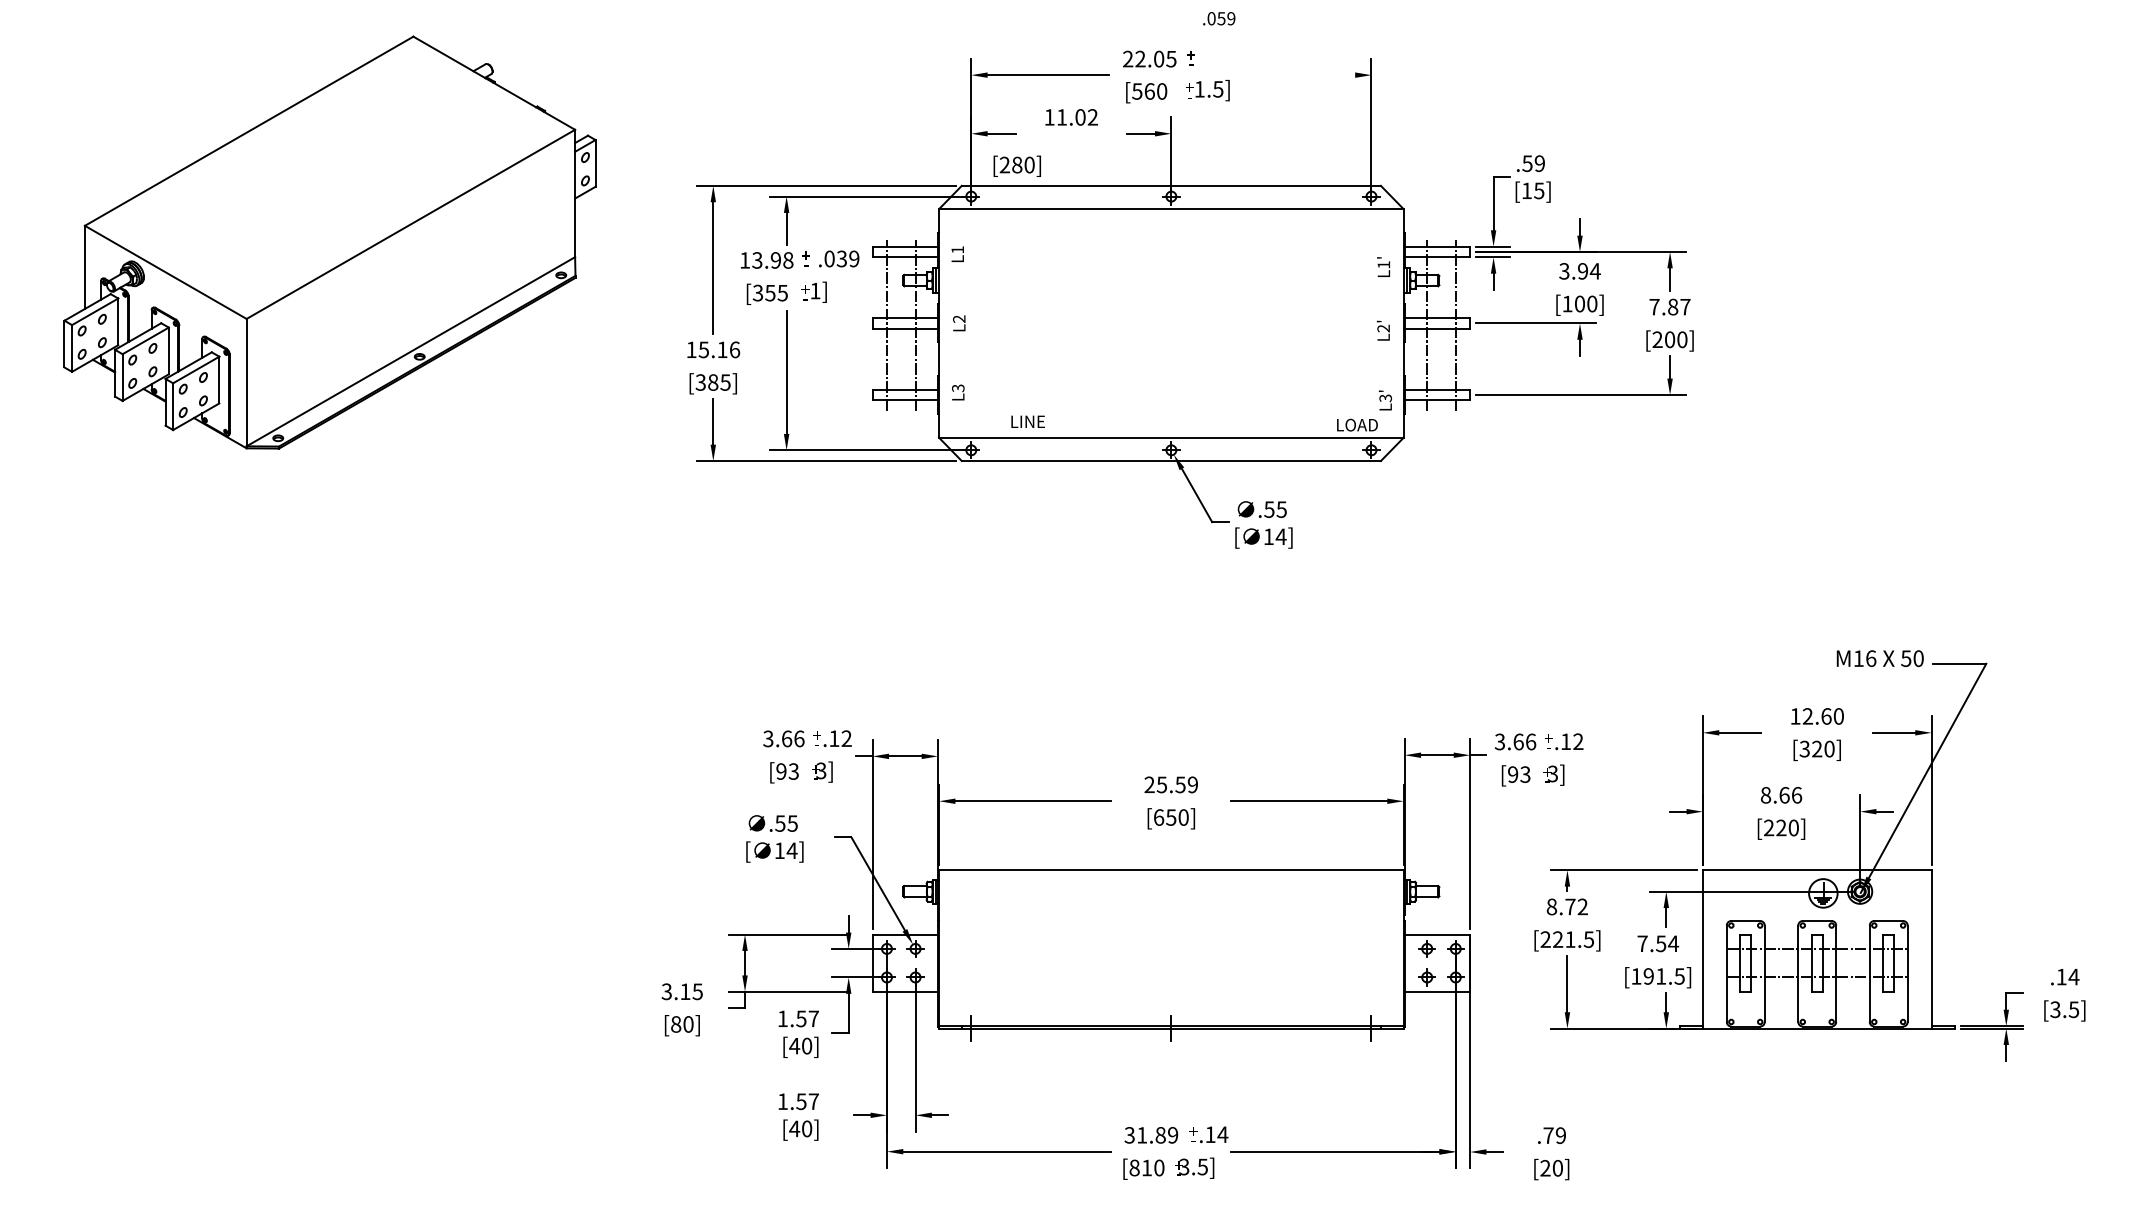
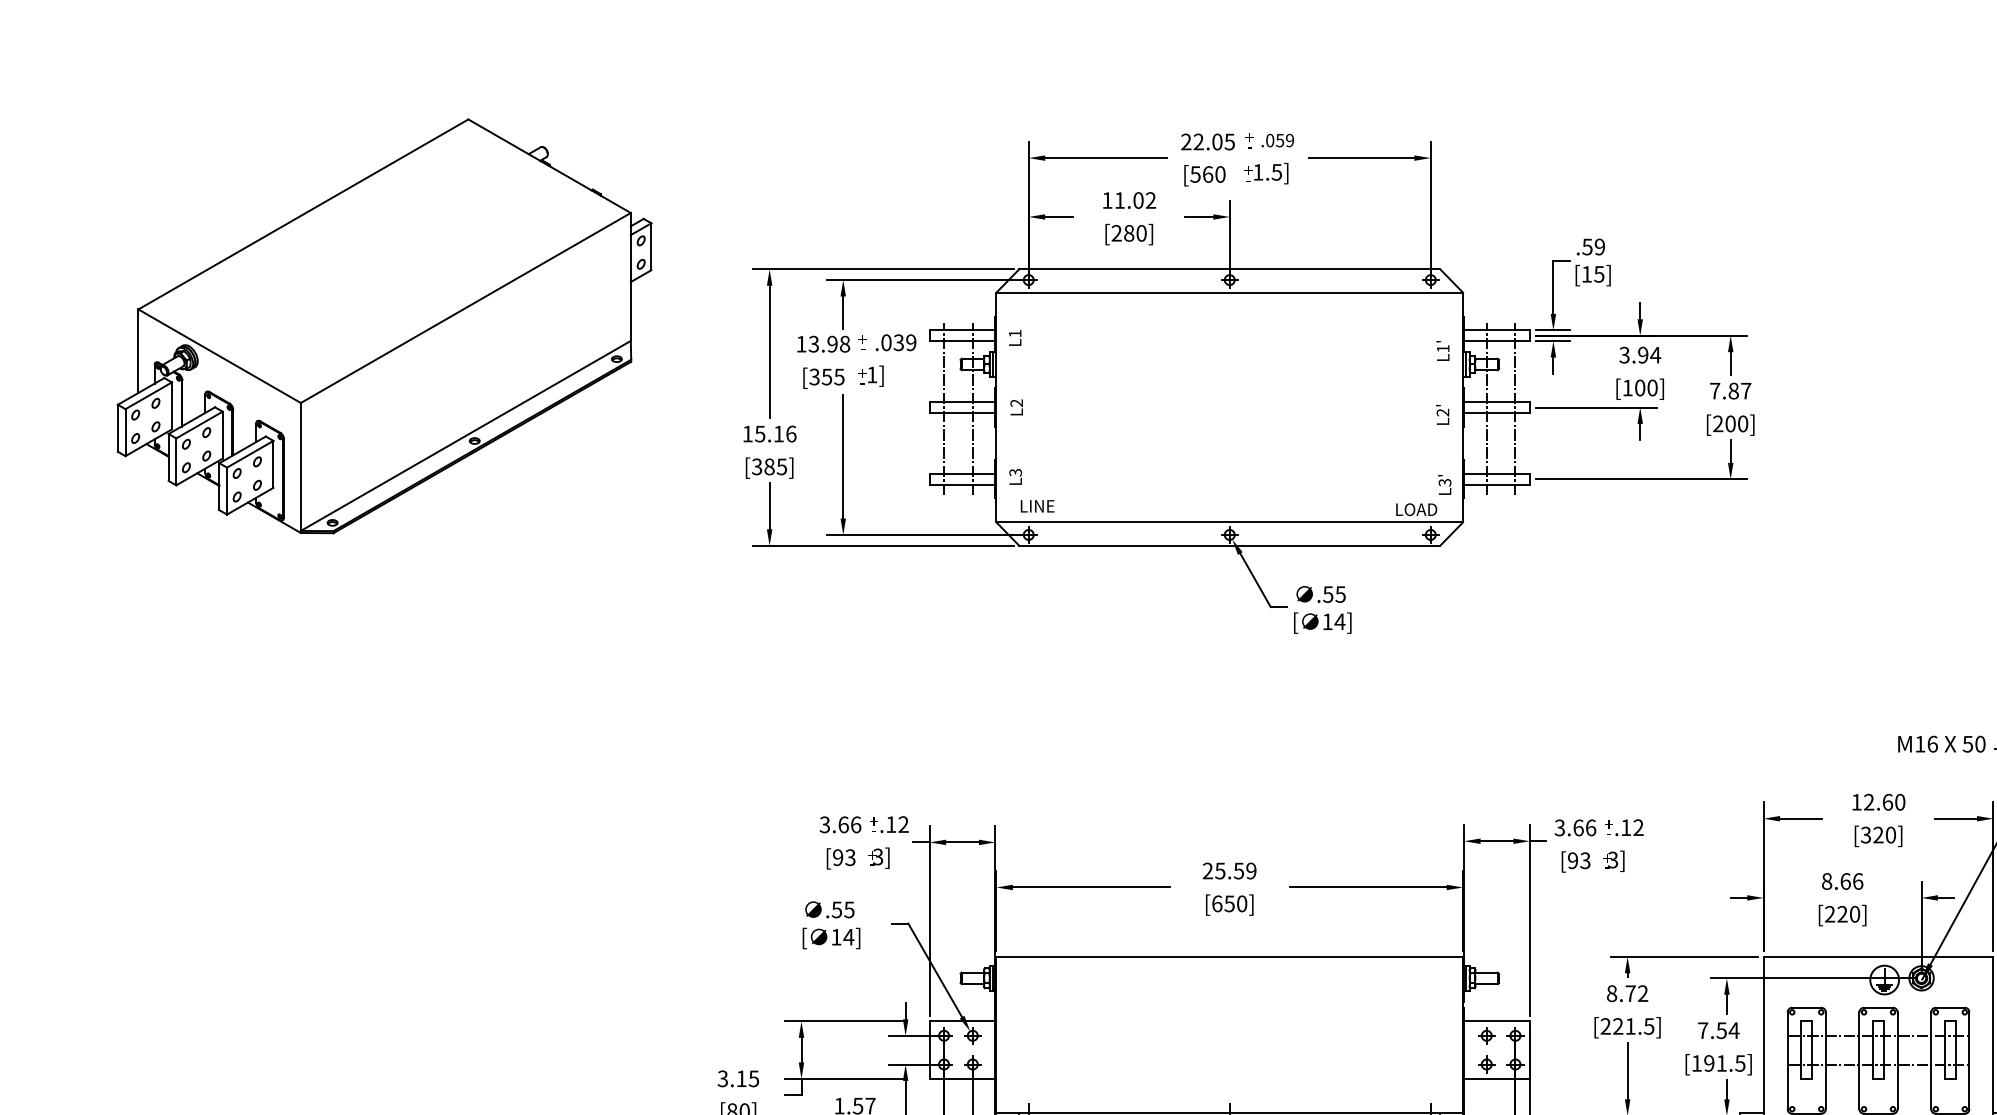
text: (1219, 18) -> (1278, 140), moved
line: (1302, 75) -> (1361, 158), added
text: (1016, 165) -> (1128, 233), moved
text: (1027, 421) -> (1037, 506), moved

